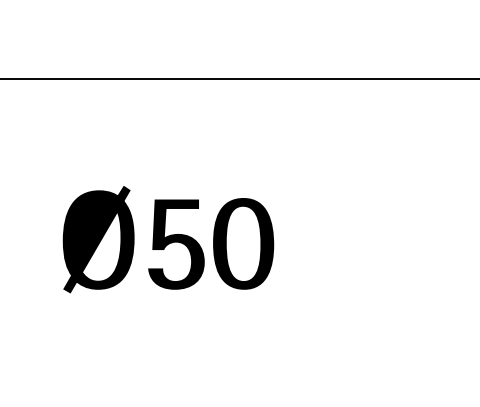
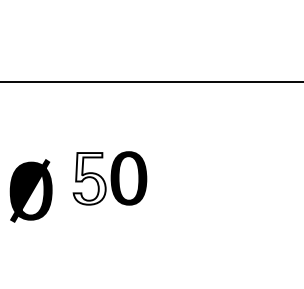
part: (97, 238) -> (30, 190), moved
fill: (176, 243) -> (89, 178), removed

